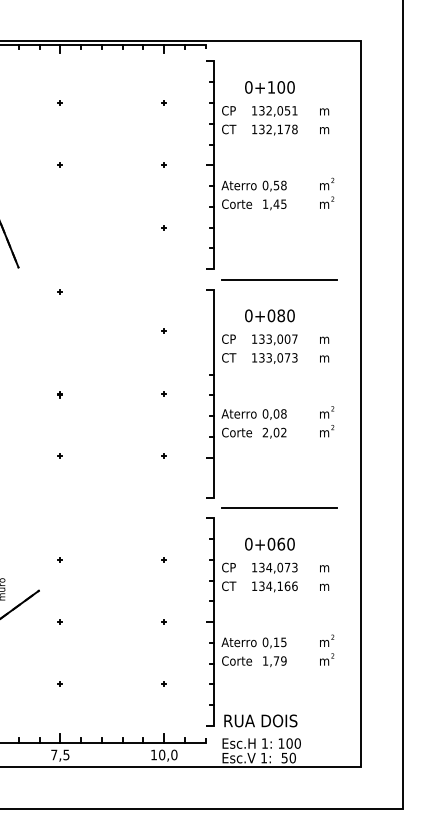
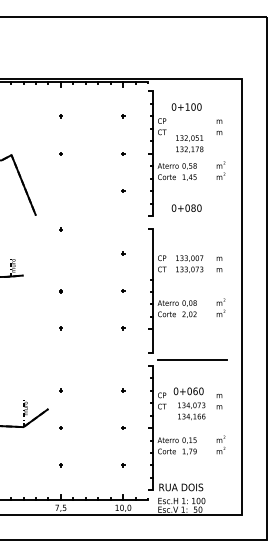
text: (274, 119) -> (189, 143), moved
line: (279, 279) -> (192, 222), removed
text: (269, 314) -> (186, 207), moved
text: (271, 564) -> (189, 403), moved

